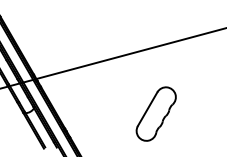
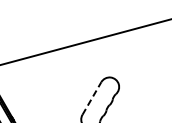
line: (147, 108) -> (91, 97), solid -> dashed

